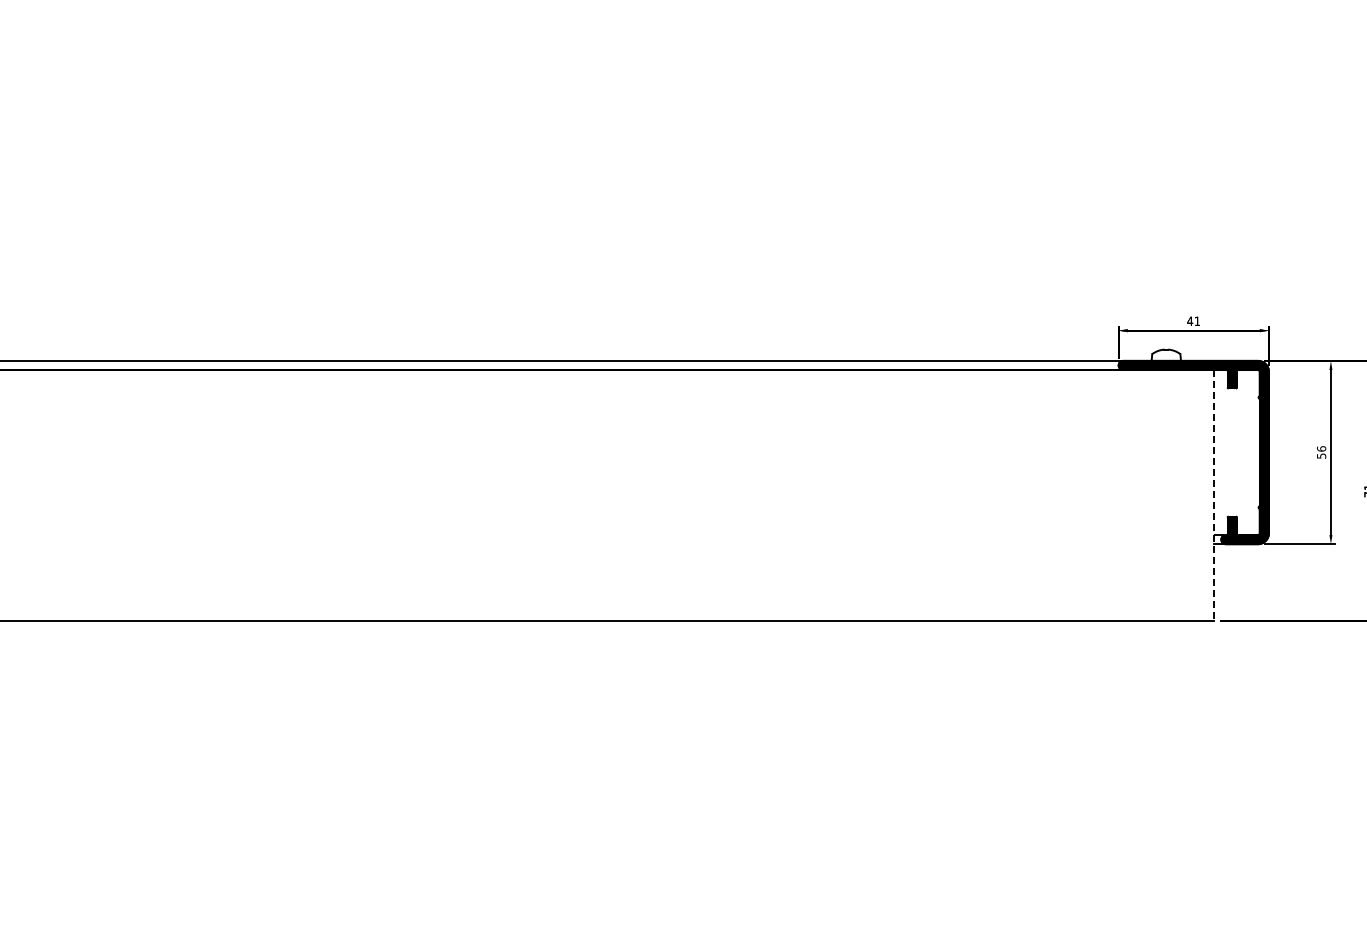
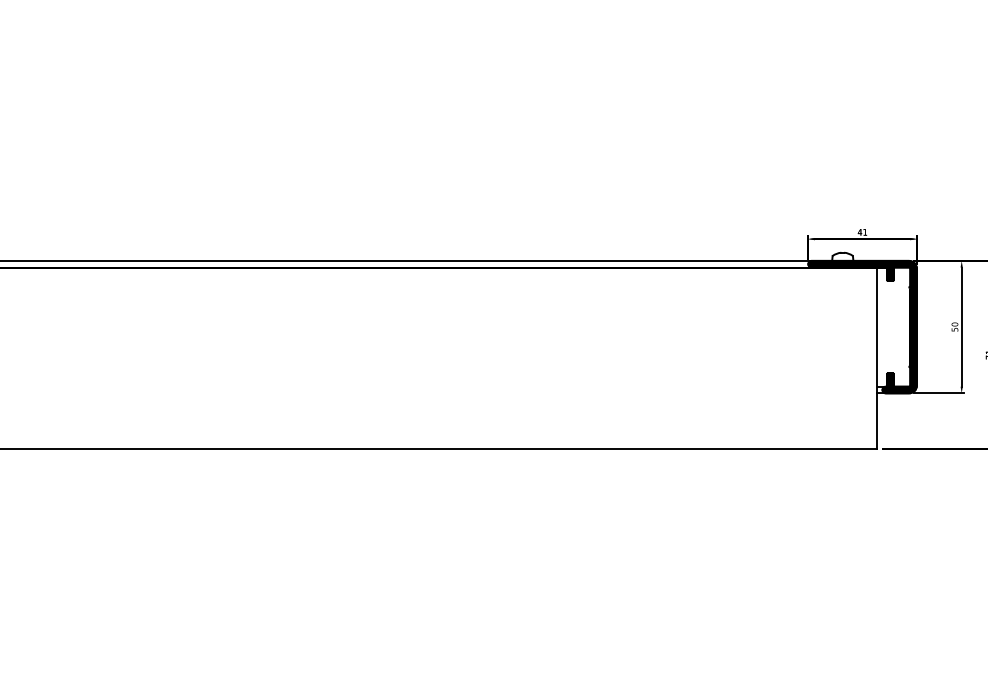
text: (1321, 448) -> (954, 324), 56 -> 50
line: (1213, 495) -> (876, 358), dashed -> solid

